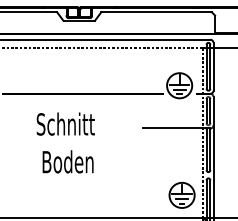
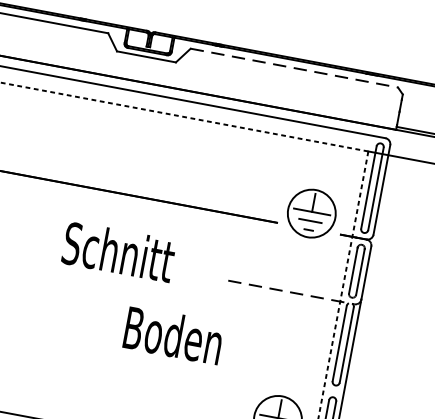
line: (157, 12) -> (296, 68), solid -> dashed
text: (65, 123) -> (118, 250), moved
line: (176, 128) -> (290, 292), solid -> dashed
text: (67, 161) -> (172, 334), moved

